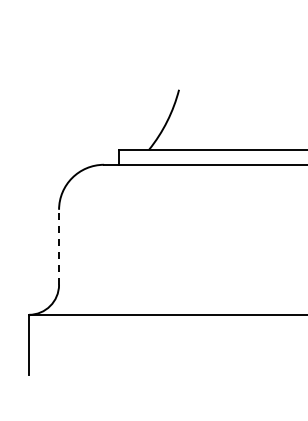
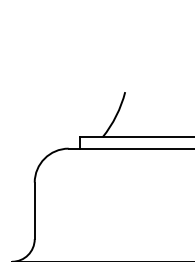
line: (59, 247) -> (35, 211), dashed -> solid

